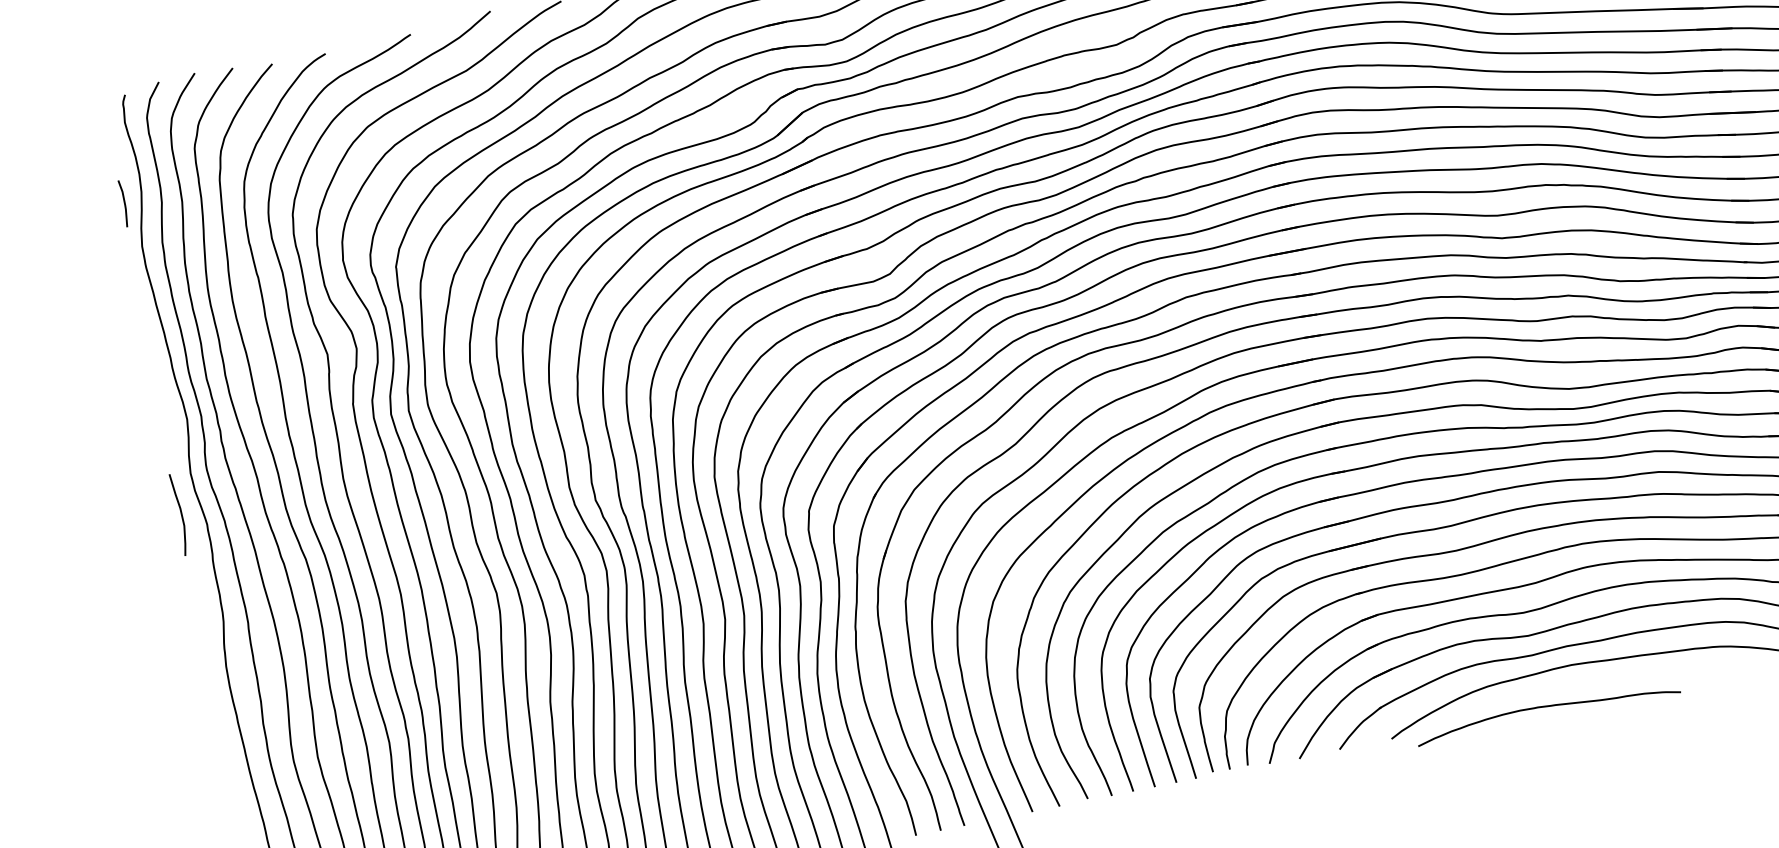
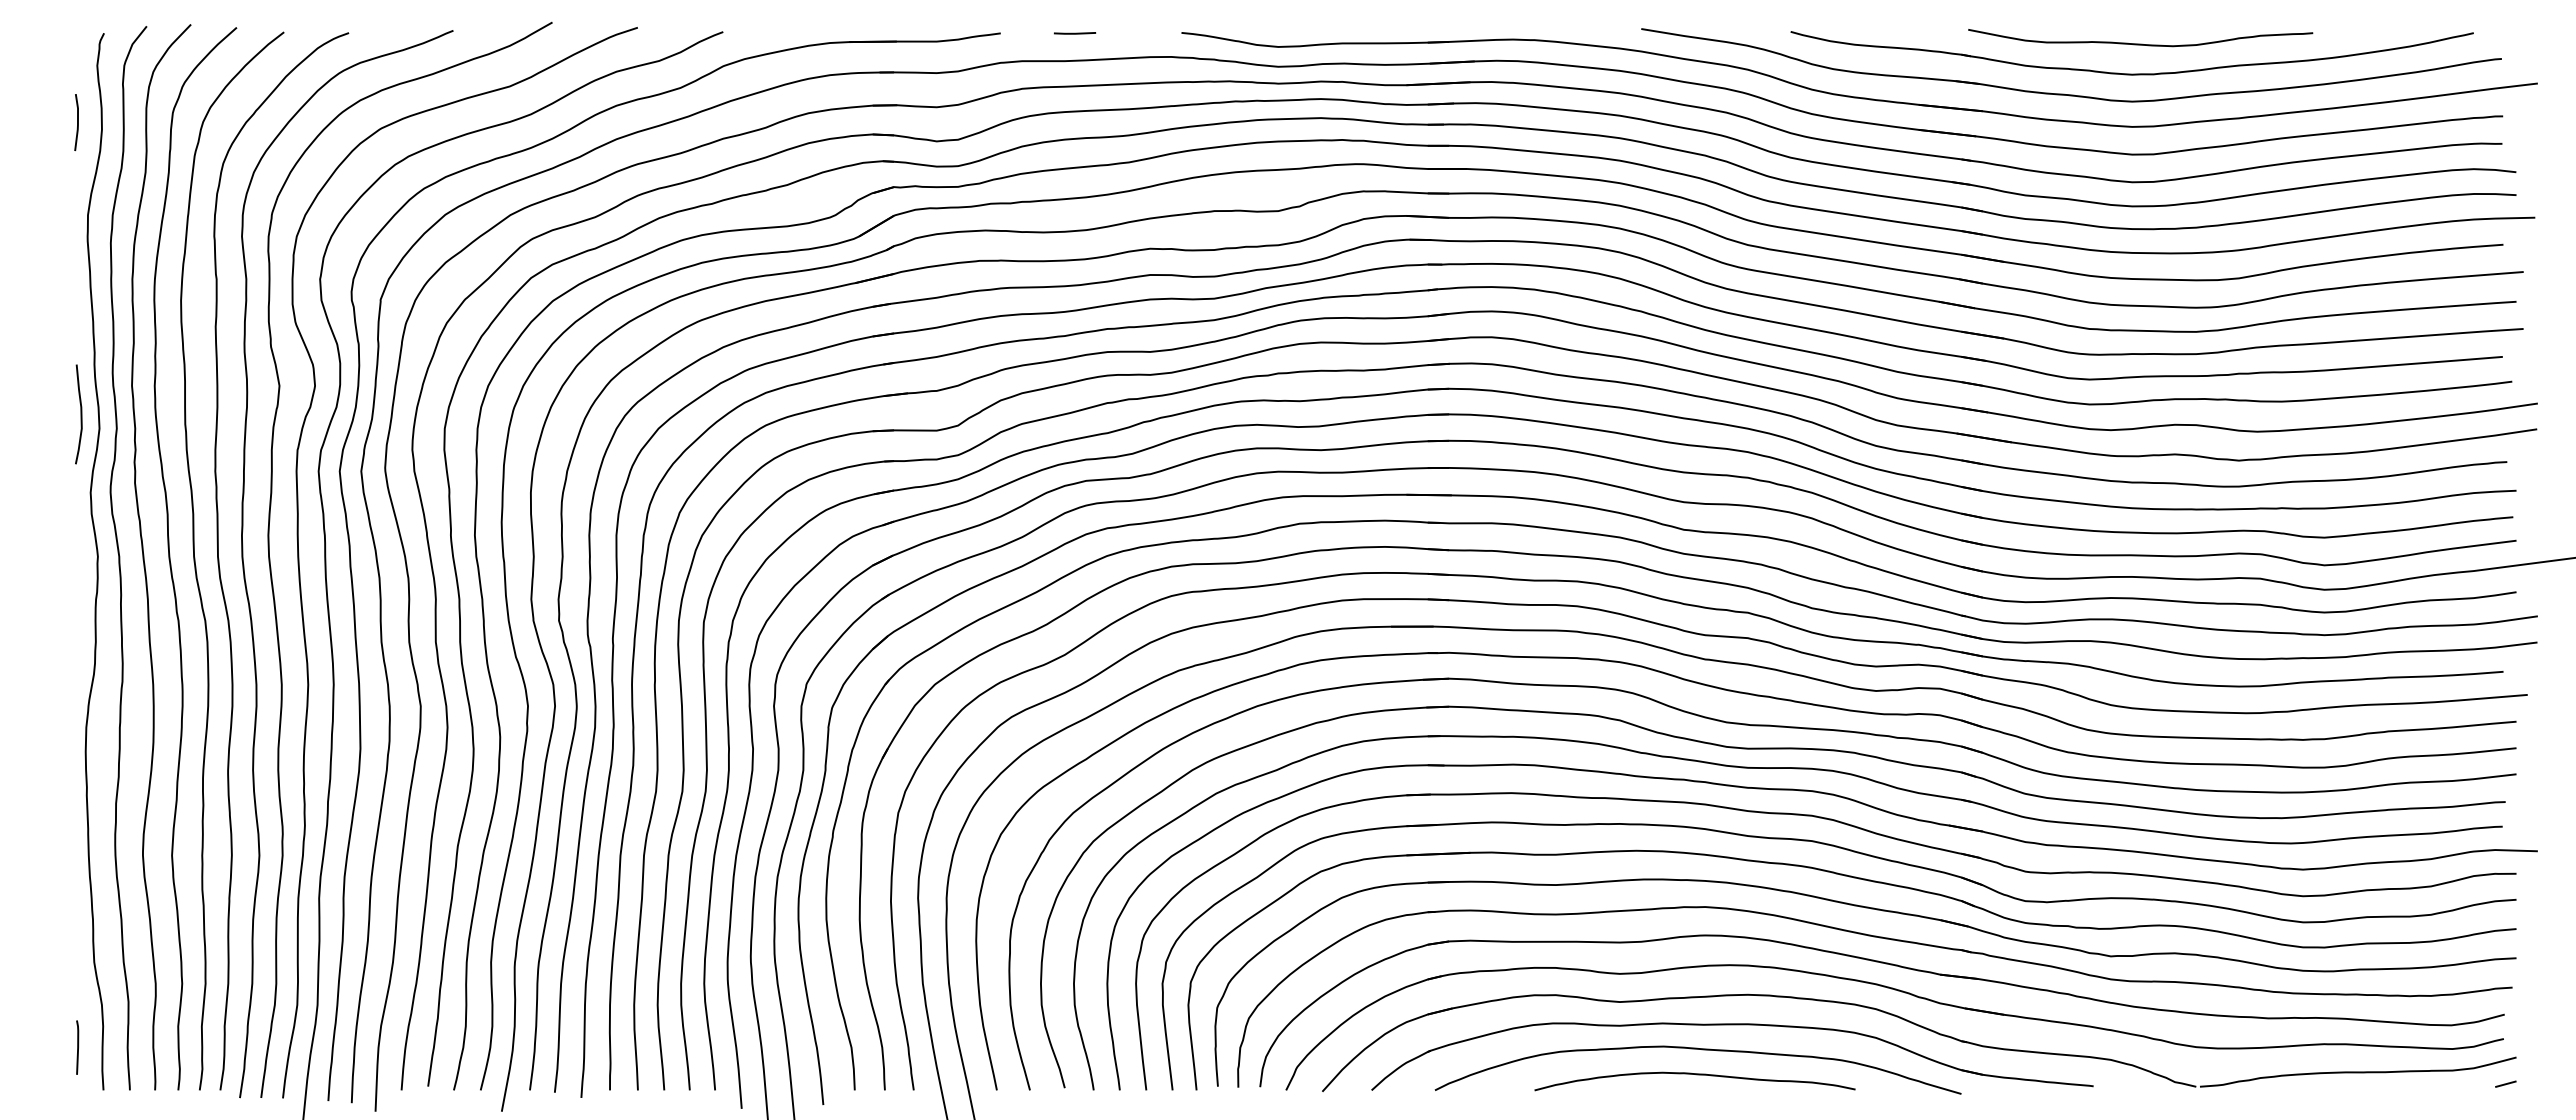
line: (124, 203) -> (77, 122), moved
curve: (180, 514) -> (80, 414), moved
curve: (1548, 707) -> (1696, 1075), moved

